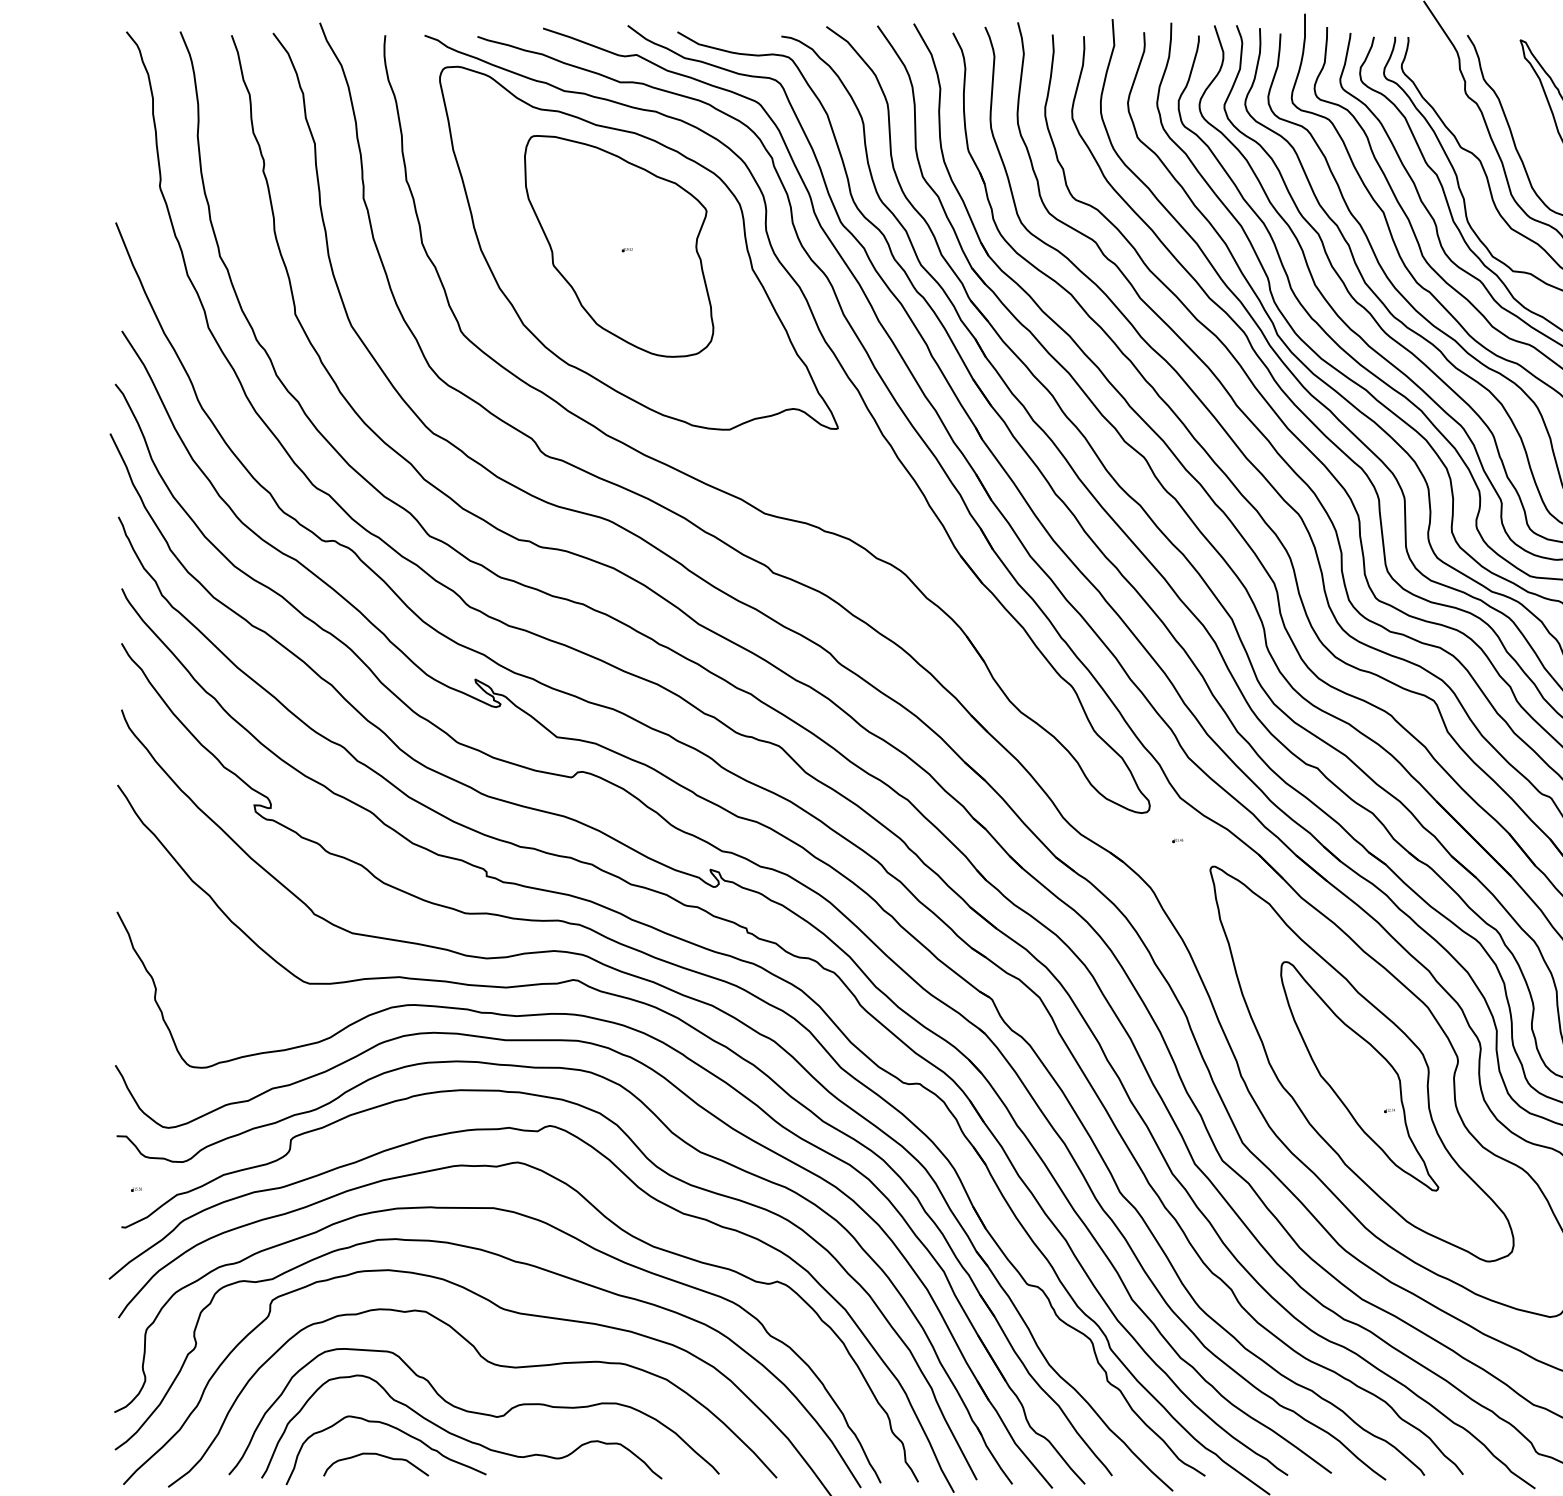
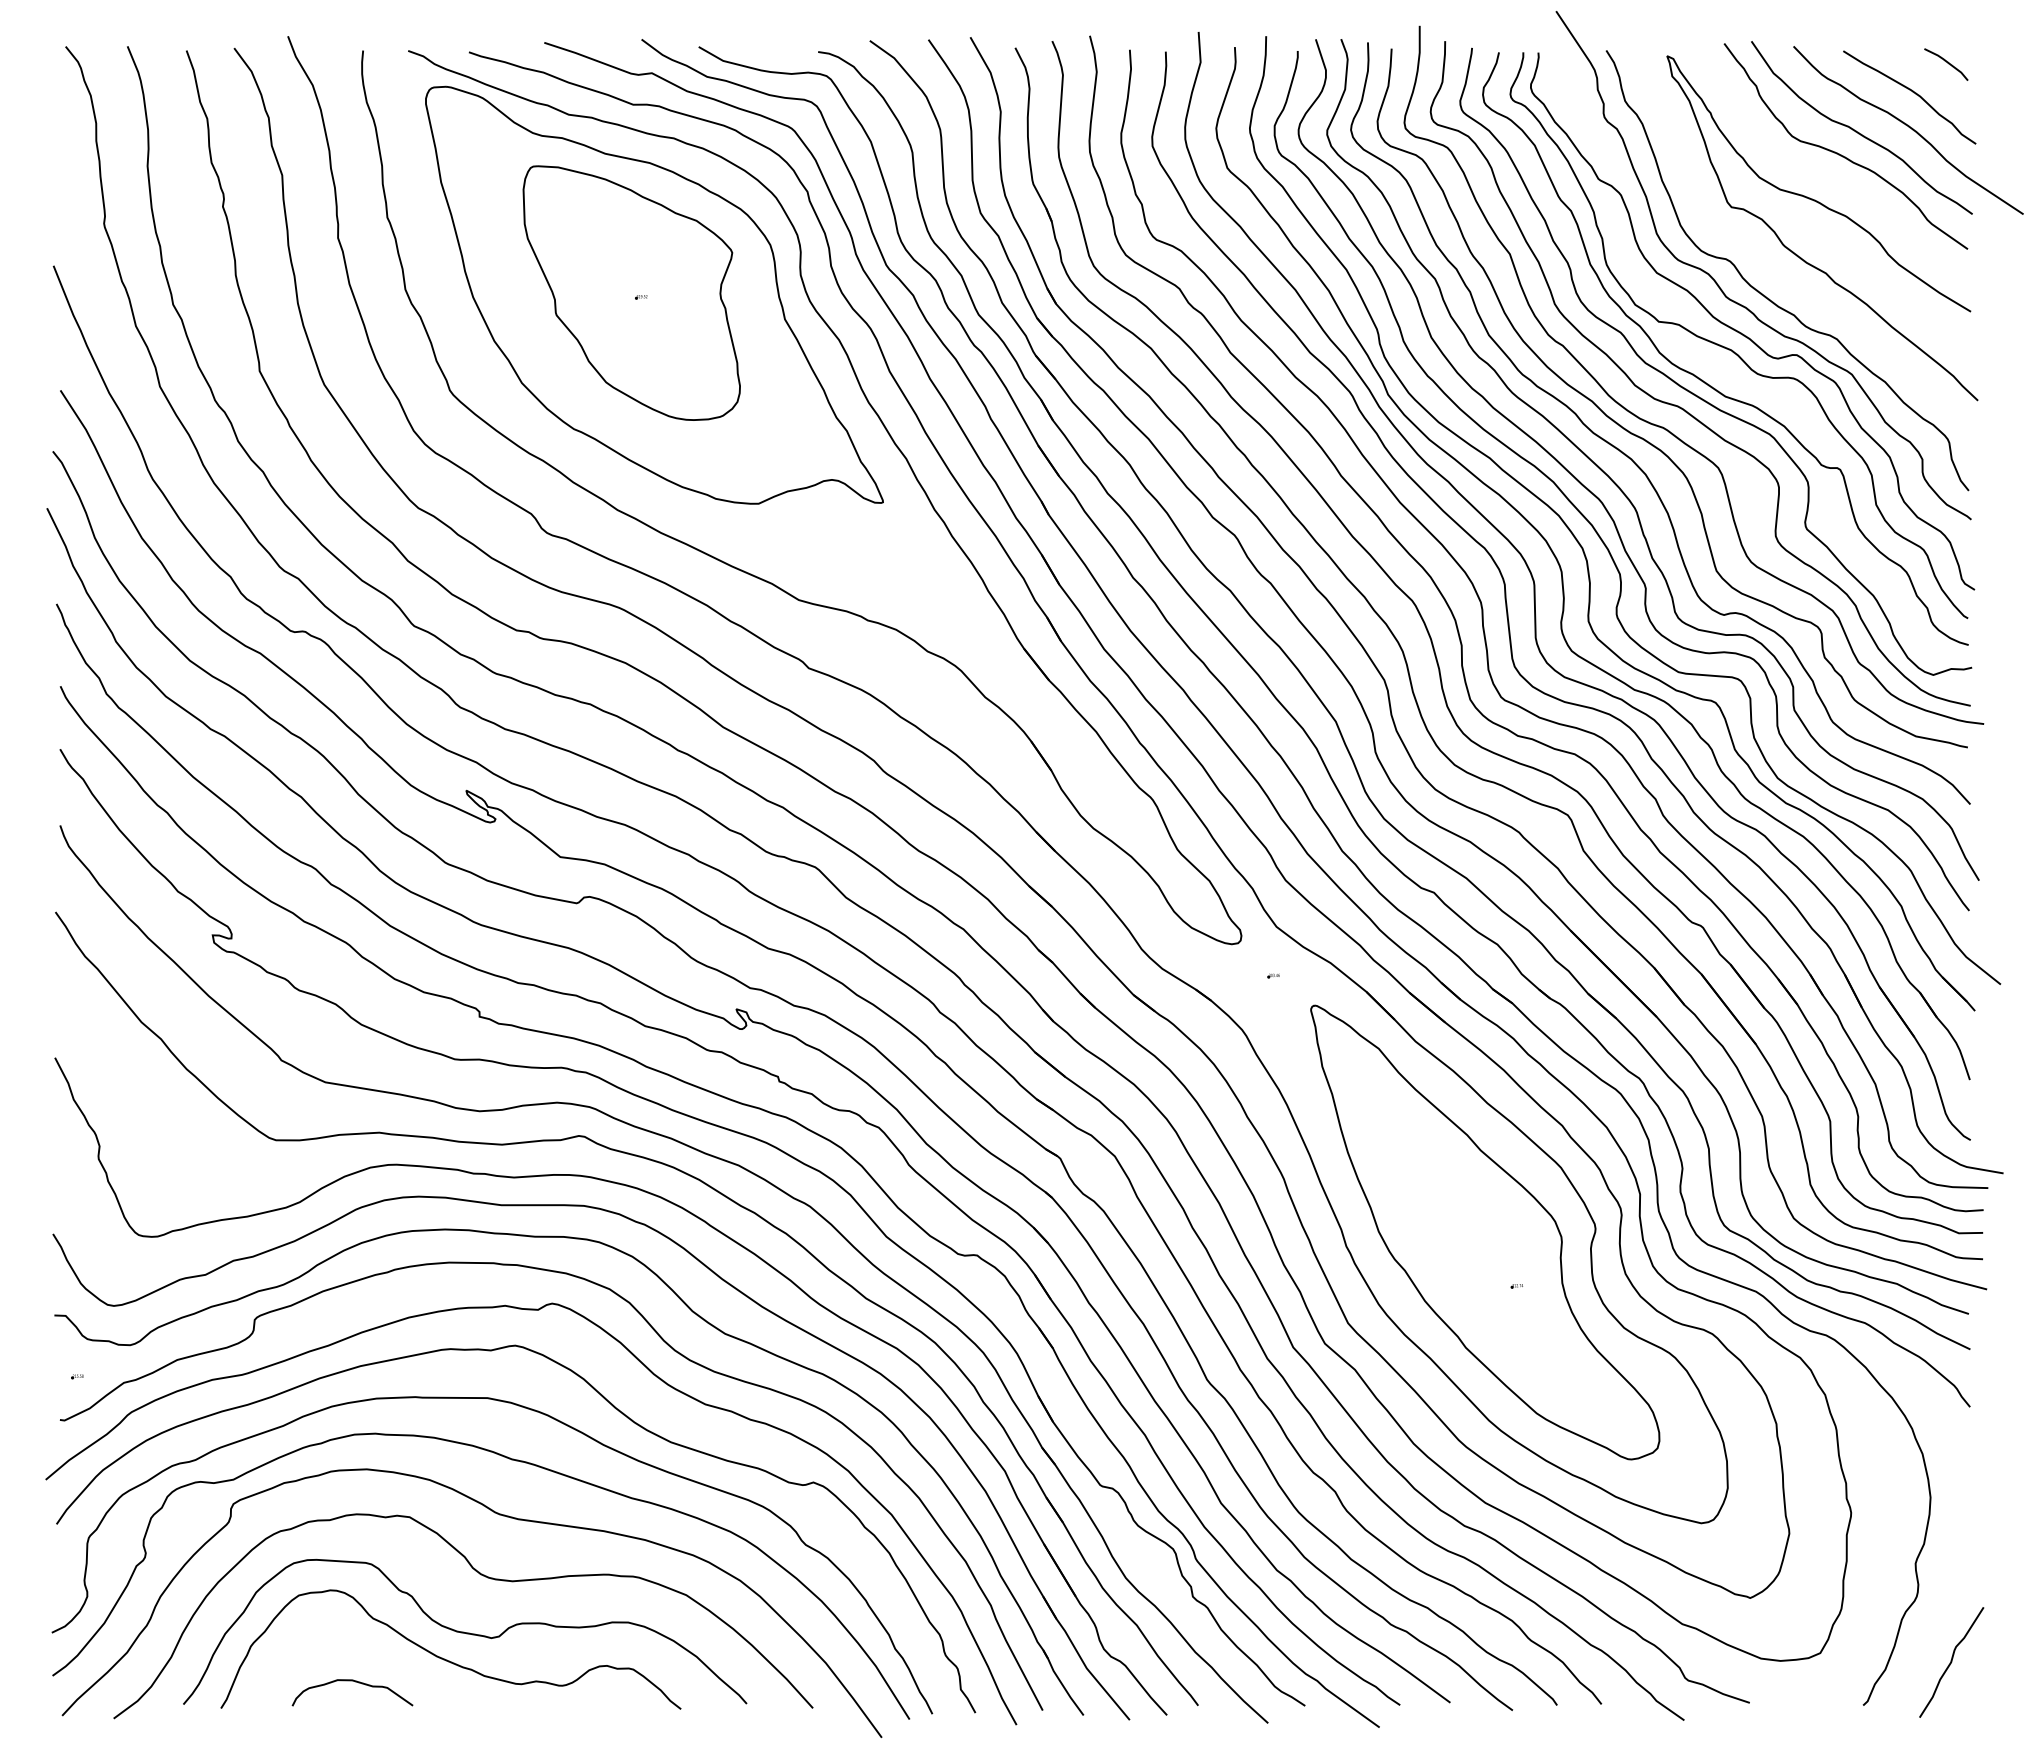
part: (1359, 1076) -> (1482, 1246), removed
curve: (394, 1428) -> (373, 1651), removed

